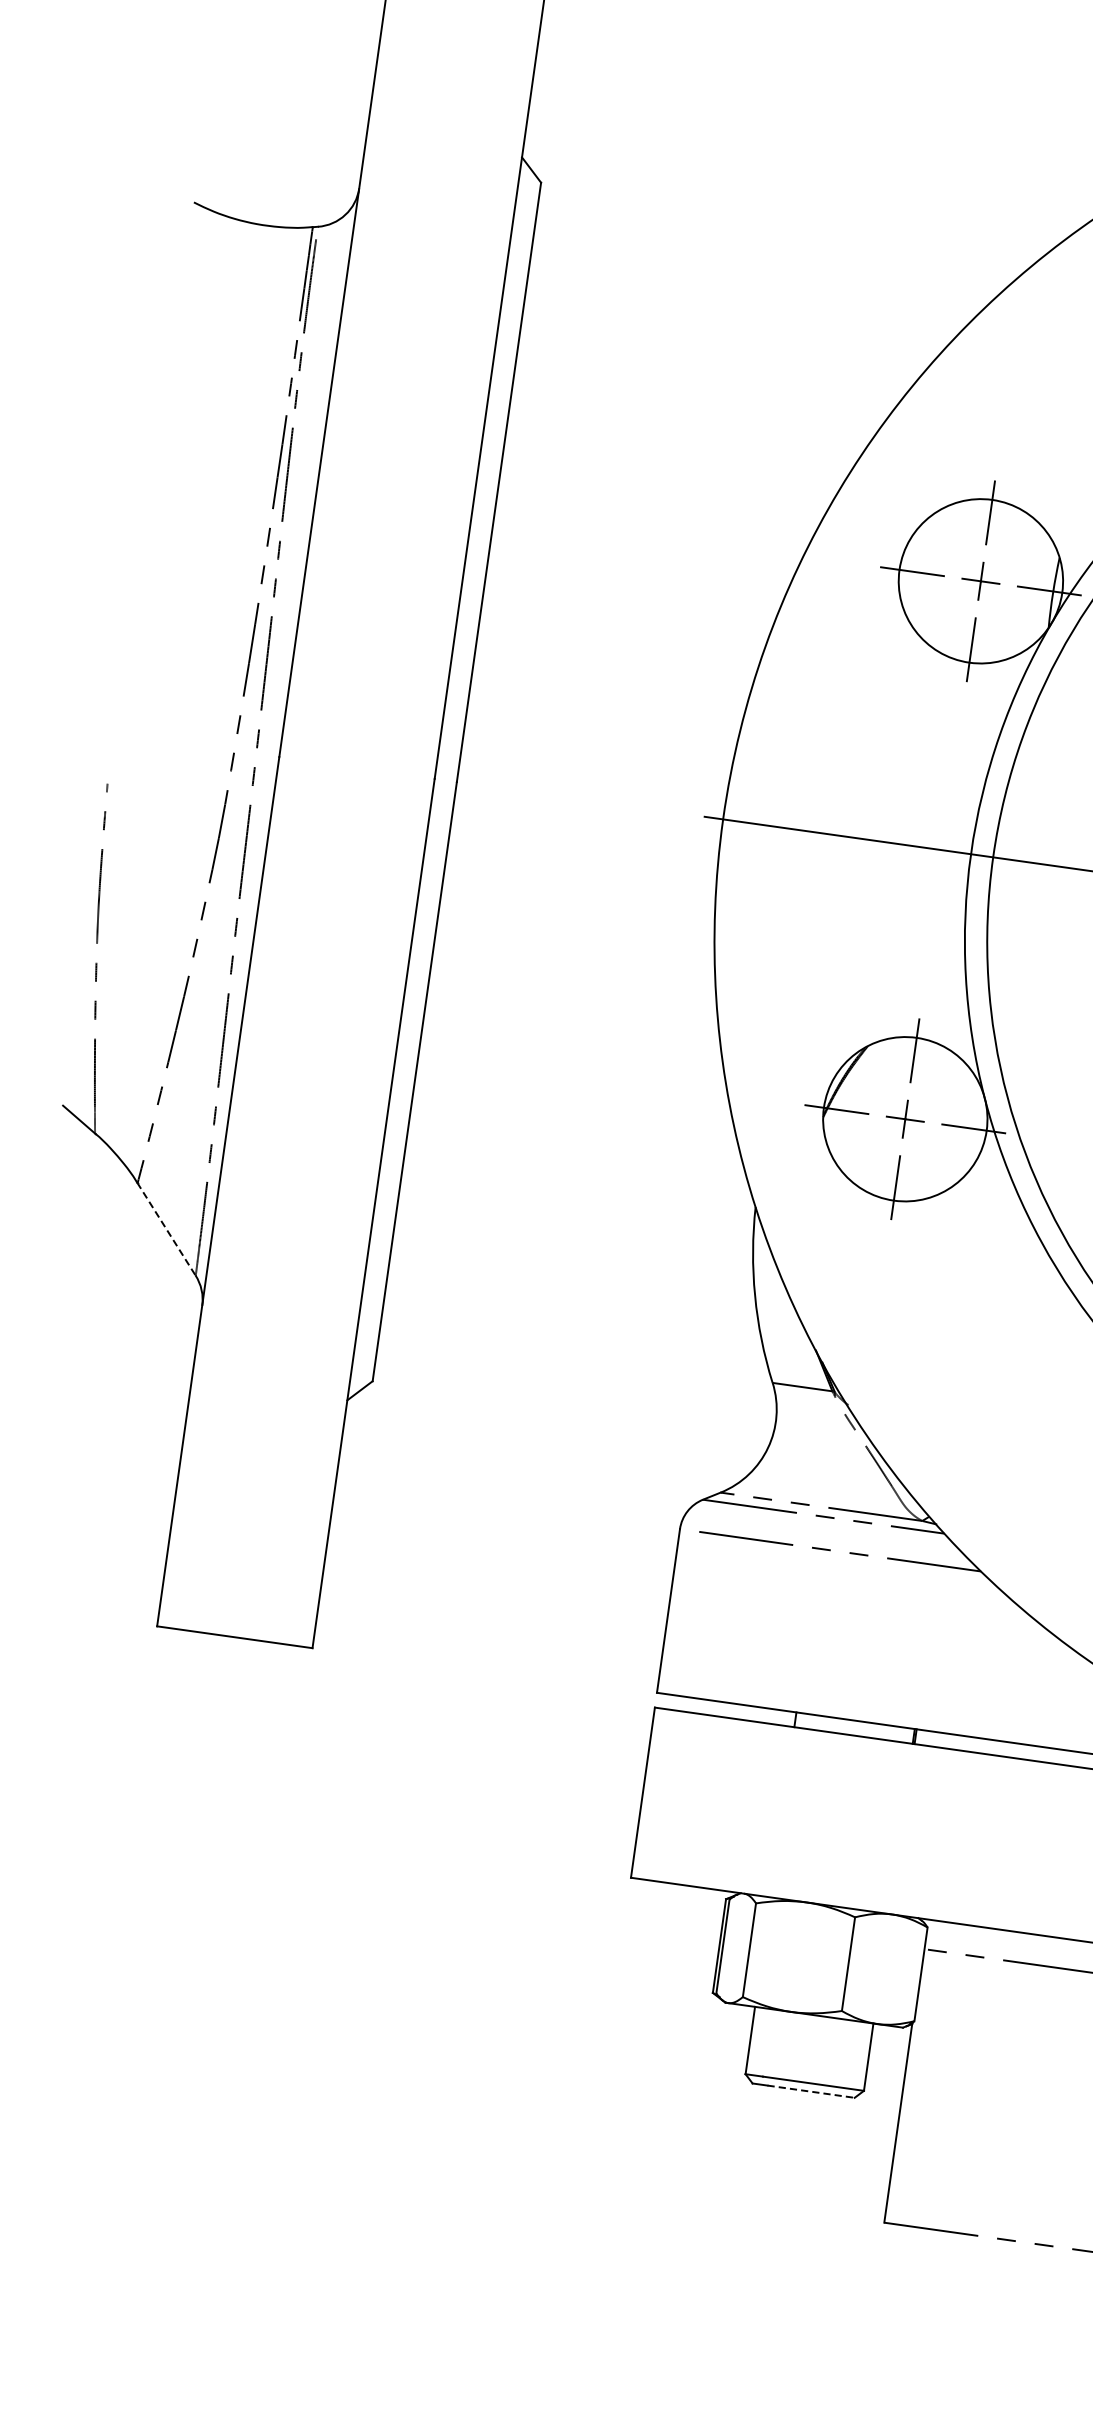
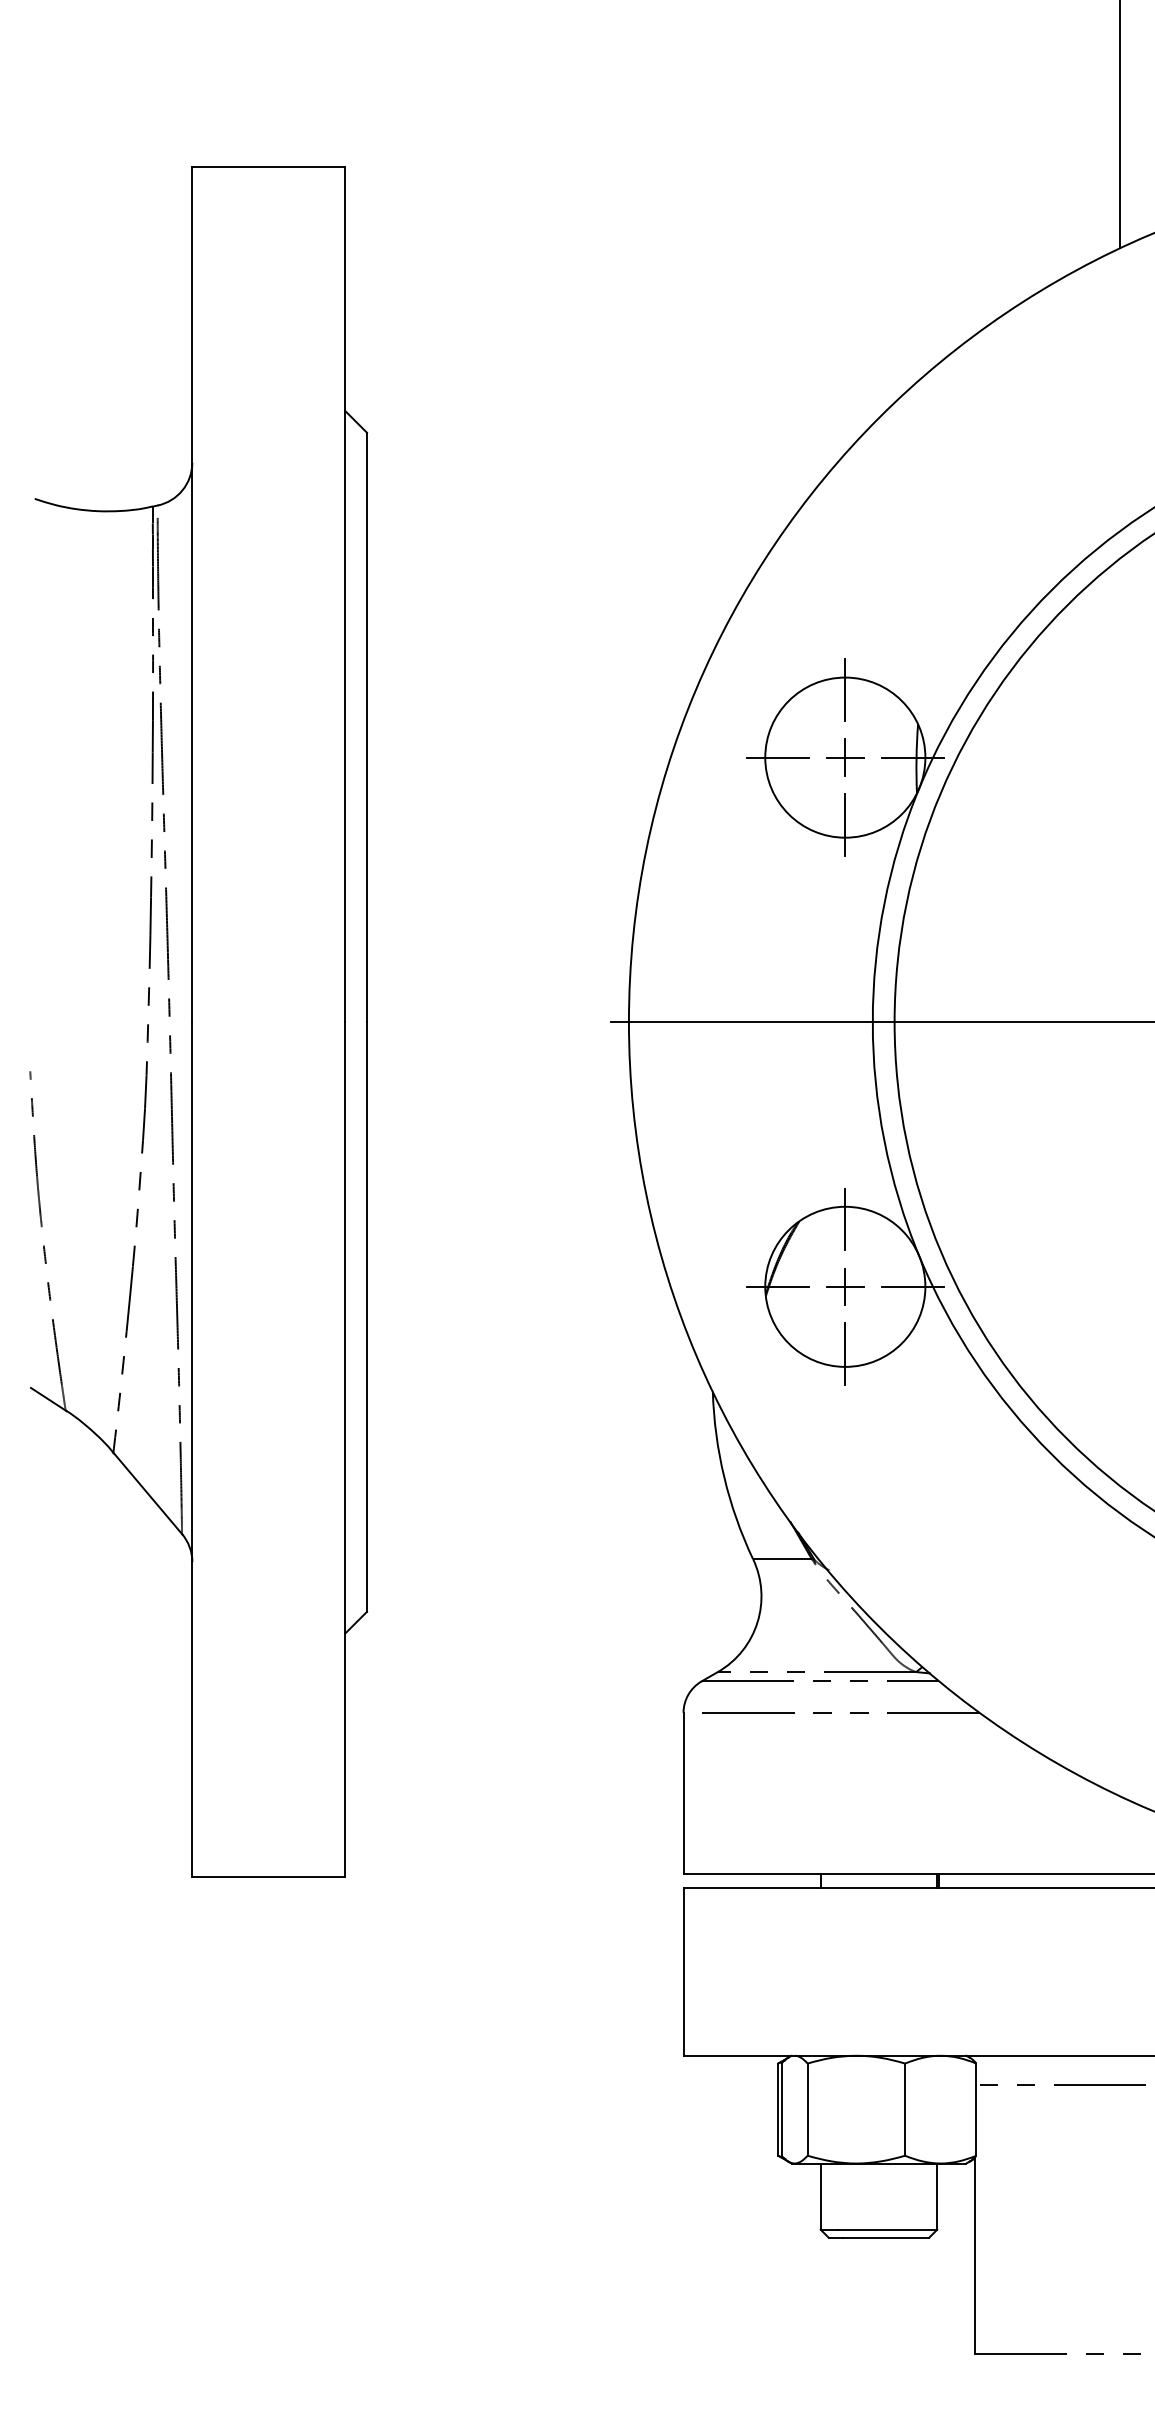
line: (166, 1229) -> (147, 1493), dashed -> solid
line: (811, 2091) -> (886, 2237), dashed -> solid

